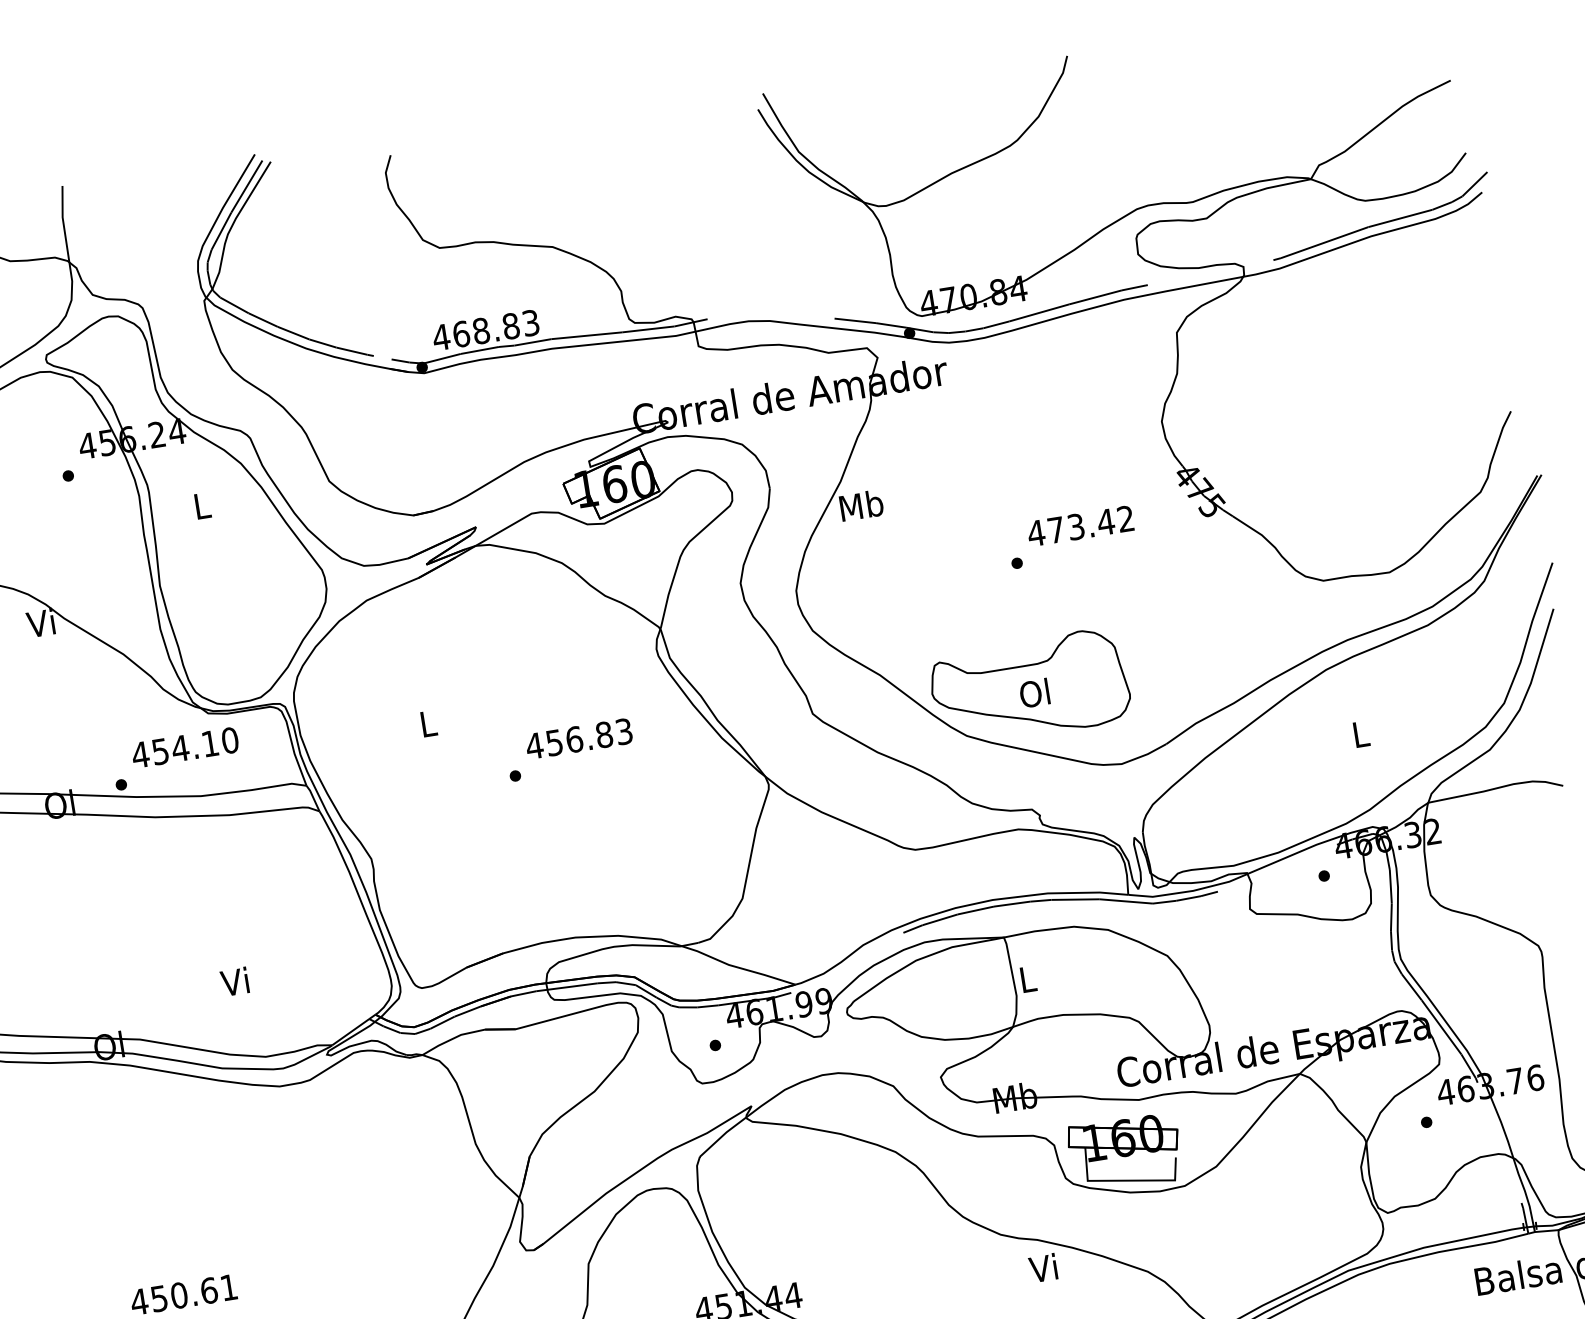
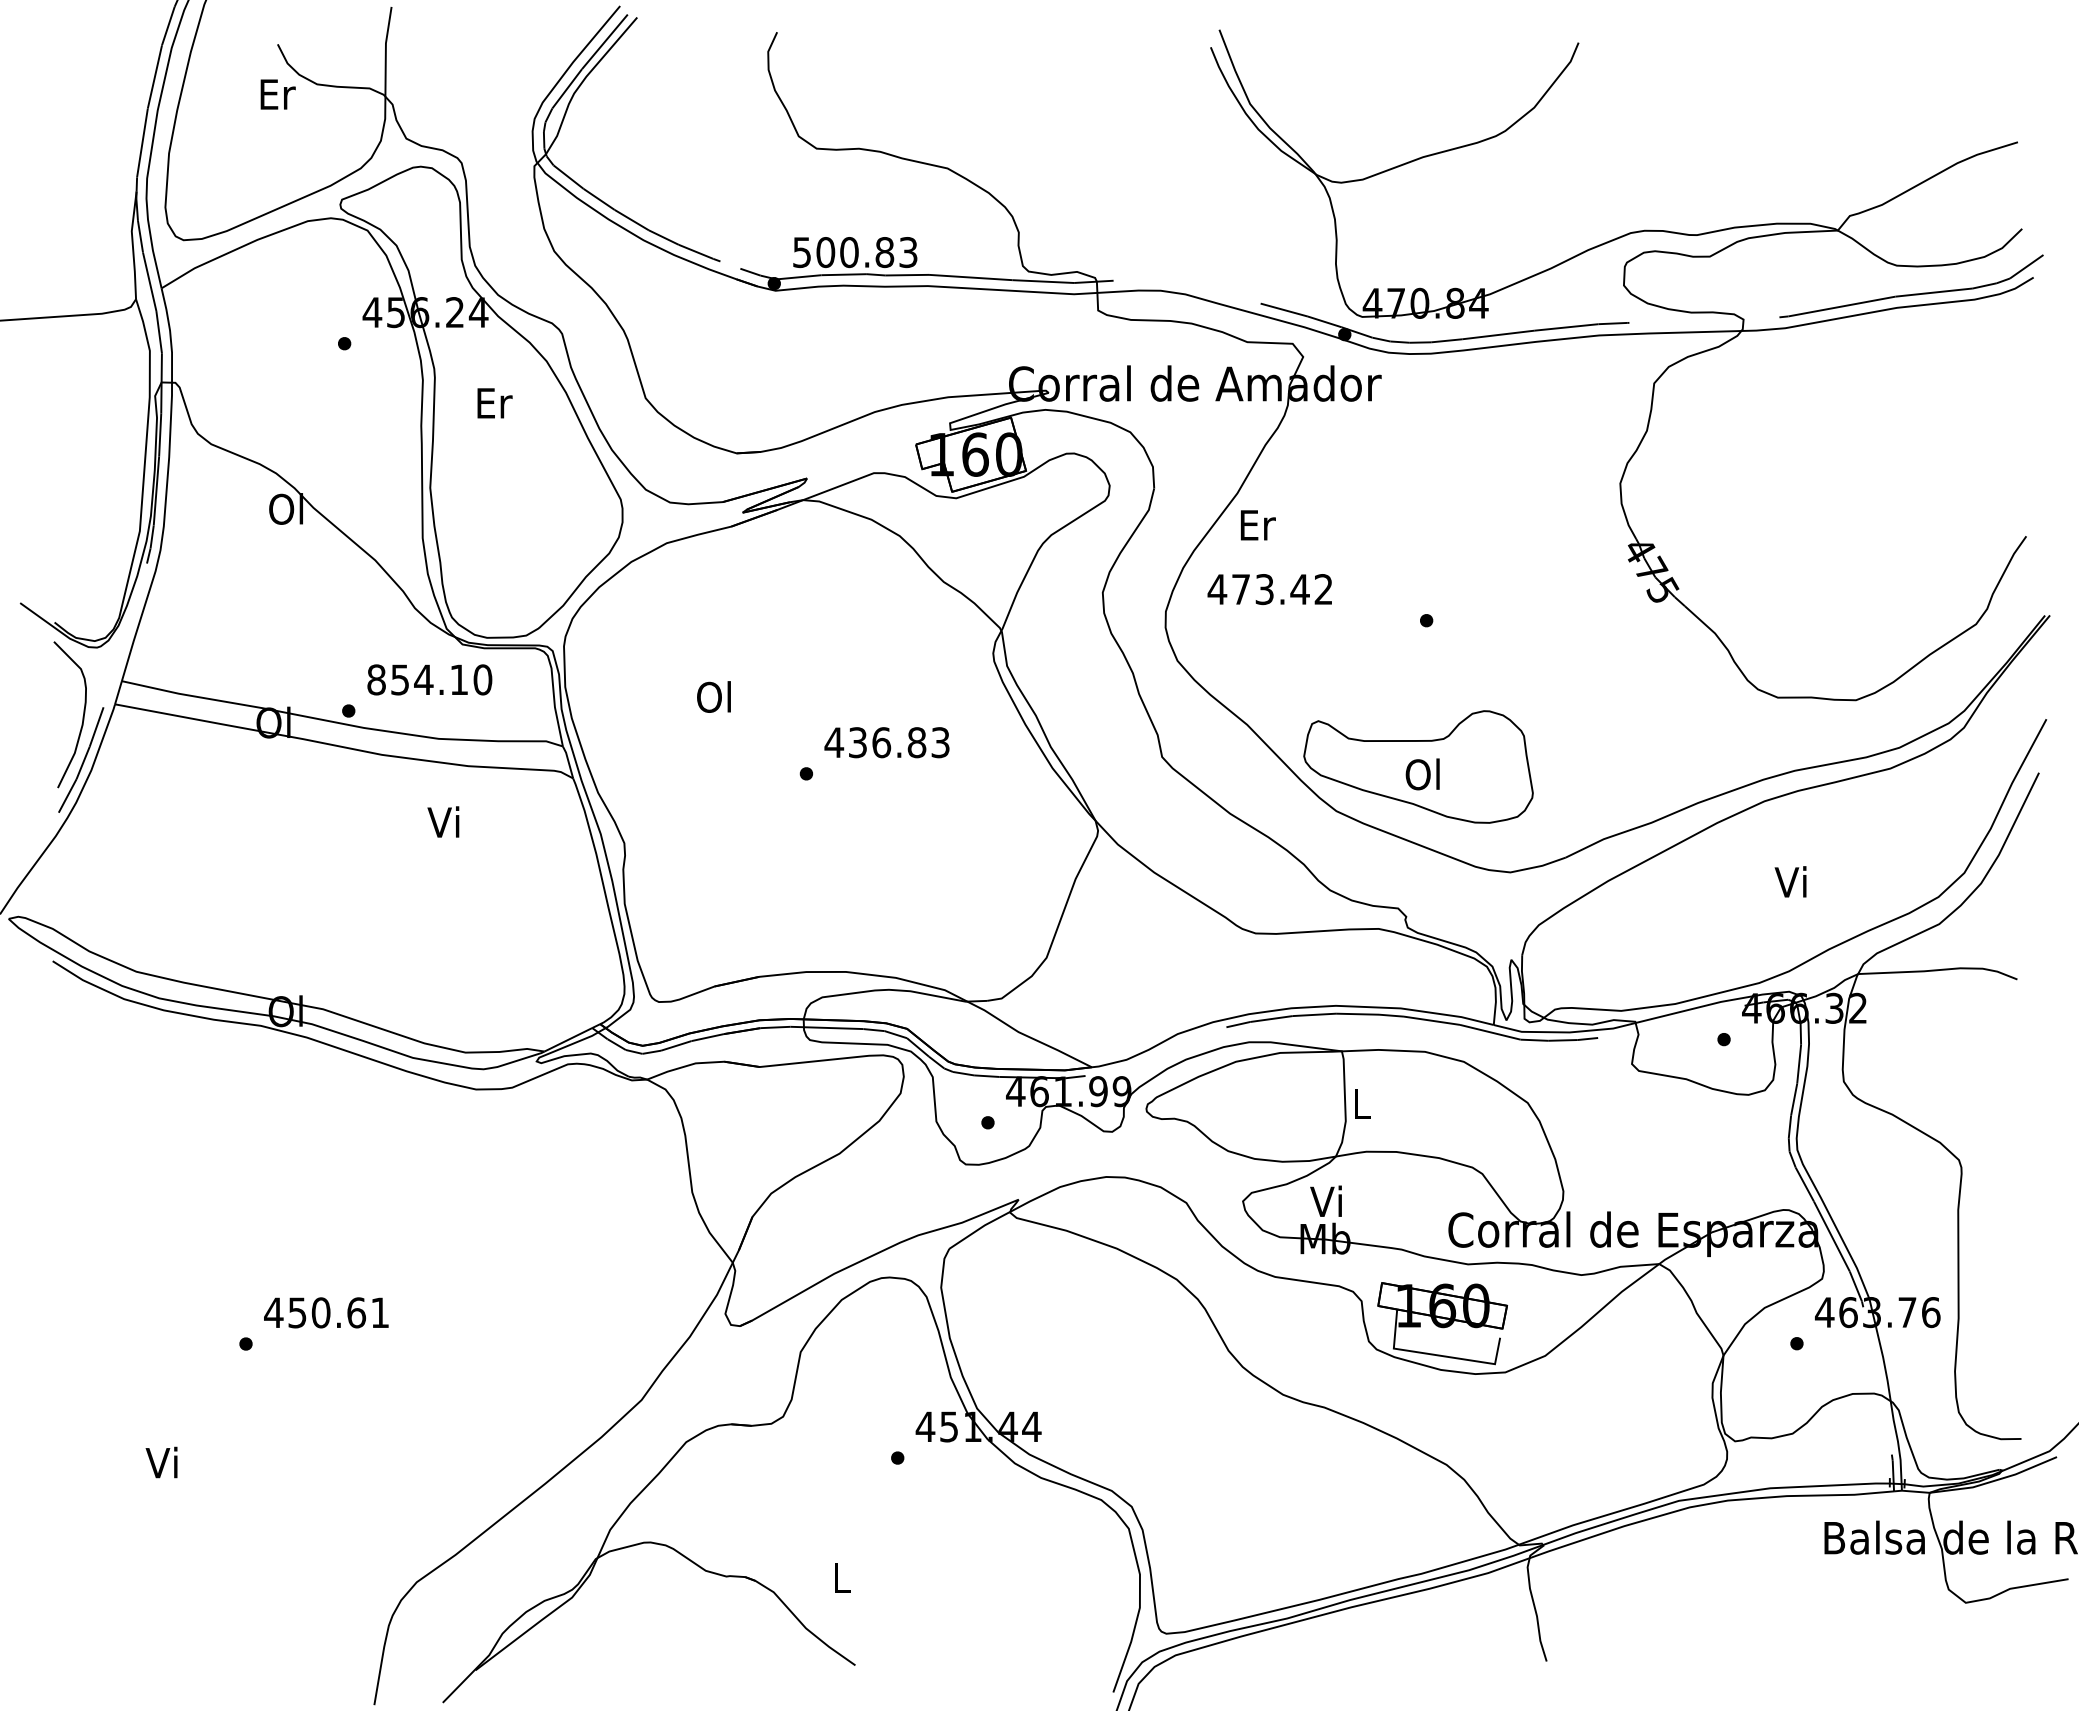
text: (461, 334) -> (825, 252), 468.83 -> 500.83
text: (861, 505) -> (1257, 524), Mb -> Er
text: (202, 506) -> (494, 403), L -> Er
text: (1080, 526) -> (1269, 589), moved
text: (40, 622) -> (285, 508), Vi -> Ol
text: (426, 723) -> (713, 696), L -> Ol
text: (1358, 733) -> (1790, 881), L -> Vi
text: (554, 742) -> (857, 742), 456.83 -> 436.83
text: (140, 754) -> (376, 679), 454.10 -> 854.10
text: (234, 981) -> (443, 821), moved
text: (1042, 1267) -> (1325, 1200), moved

